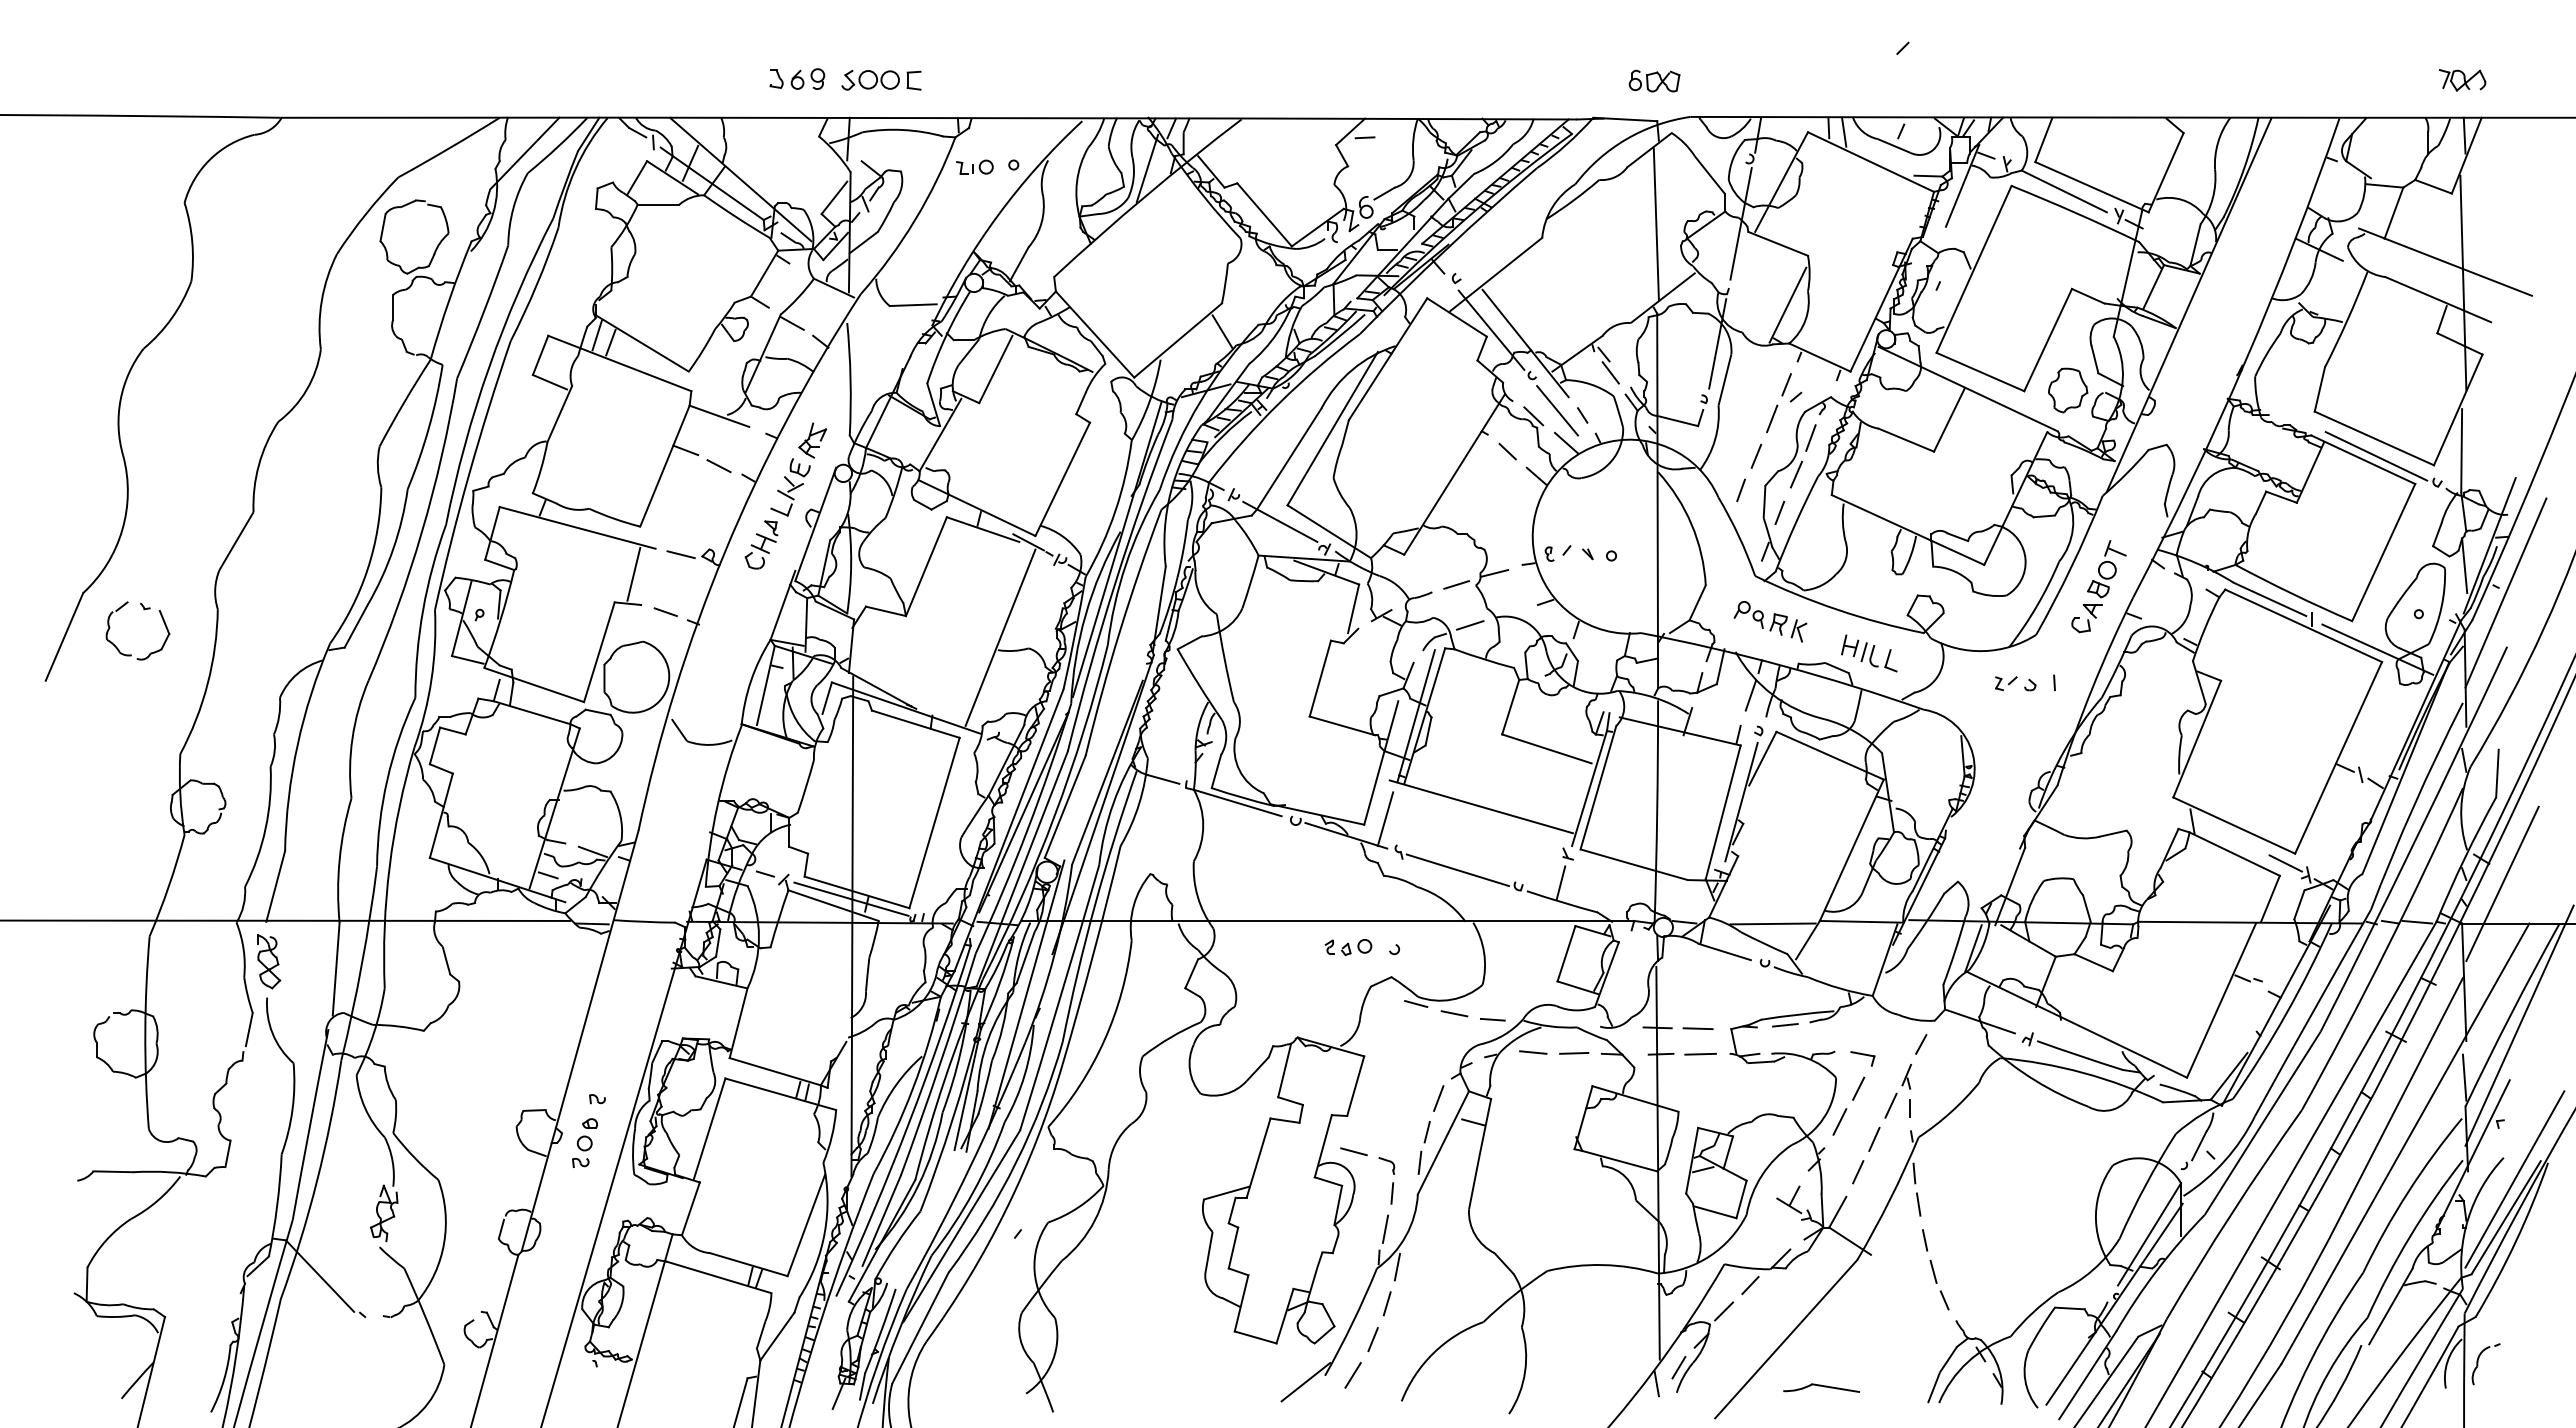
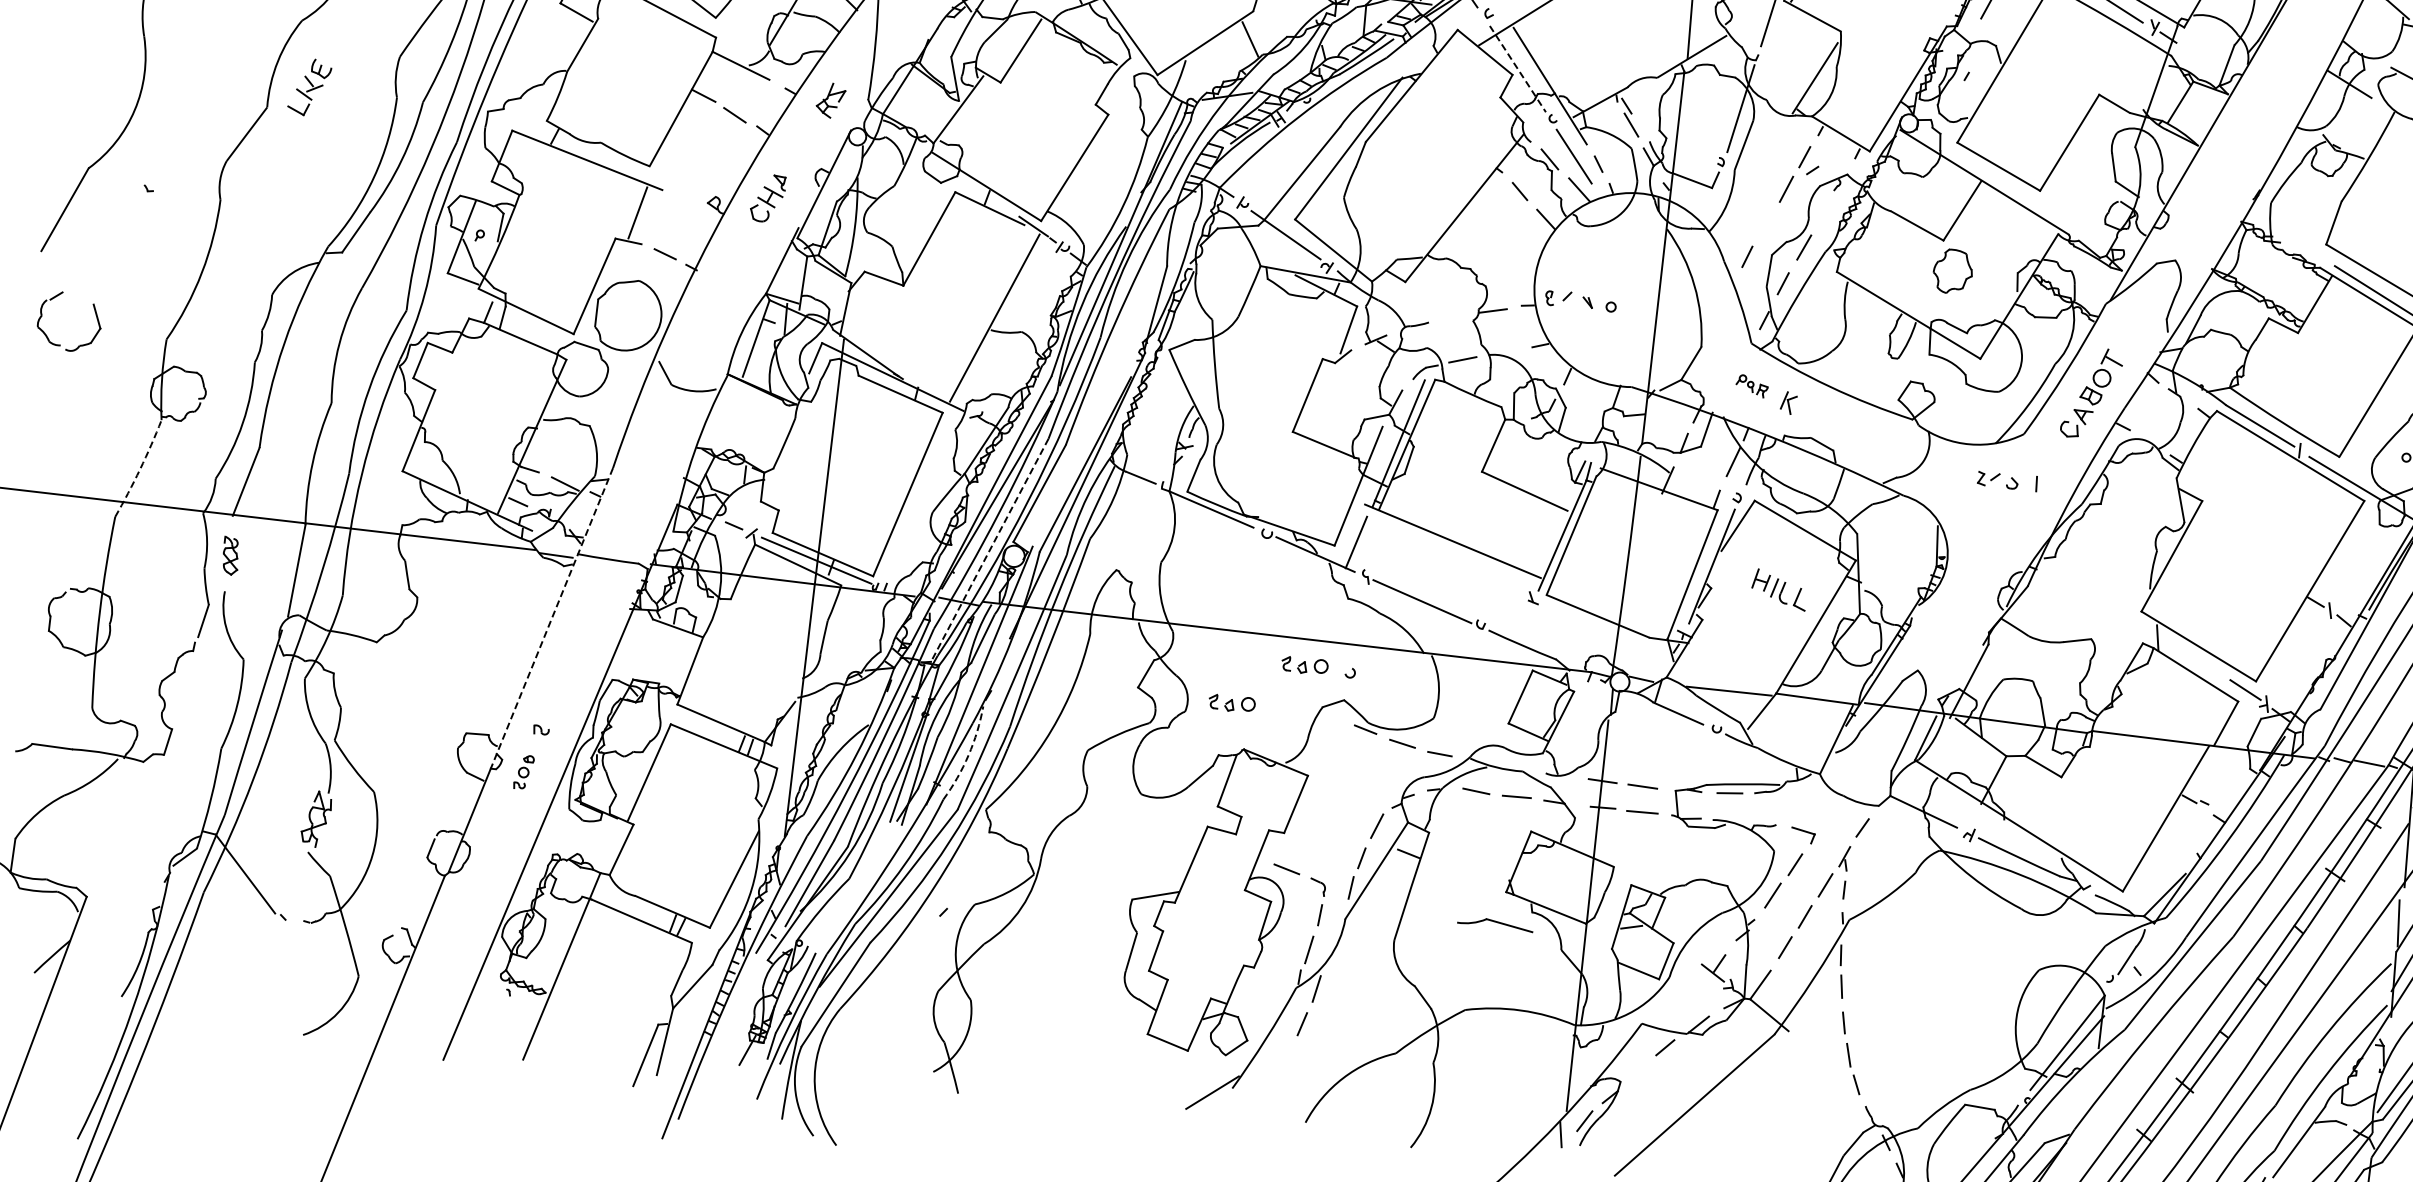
line: (1491, 330) -> (1517, 69), solid -> dashed
part: (2068, 390) -> (1953, 271), moved
line: (1810, 437) -> (1822, 212), removed
line: (1756, 455) -> (1766, 223), removed
part: (790, 487) -> (309, 87), moved
line: (680, 554) -> (686, 198), removed
line: (1456, 584) -> (1453, 317), removed
part: (1760, 618) -> (1751, 386), size x0.6
part: (1869, 653) -> (1779, 589), moved
part: (131, 654) -> (60, 344), moved
line: (1022, 869) -> (989, 550), solid -> dashed
line: (1560, 882) -> (1522, 625), removed
arc: (168, 886) -> (139, 469), solid -> dashed
part: (269, 961) -> (231, 555), size x0.7
line: (594, 987) -> (551, 618), solid -> dashed
part: (1280, 993) -> (1232, 703), added
arc: (1024, 1075) -> (968, 755), solid -> dashed
part: (584, 1142) -> (523, 771), size x0.7
line: (1724, 1311) -> (1636, 1070), removed
line: (1372, 1339) -> (1283, 1057), removed
line: (1352, 1375) -> (1259, 1091), removed
part: (1821, 1387) -> (1495, 923), moved

